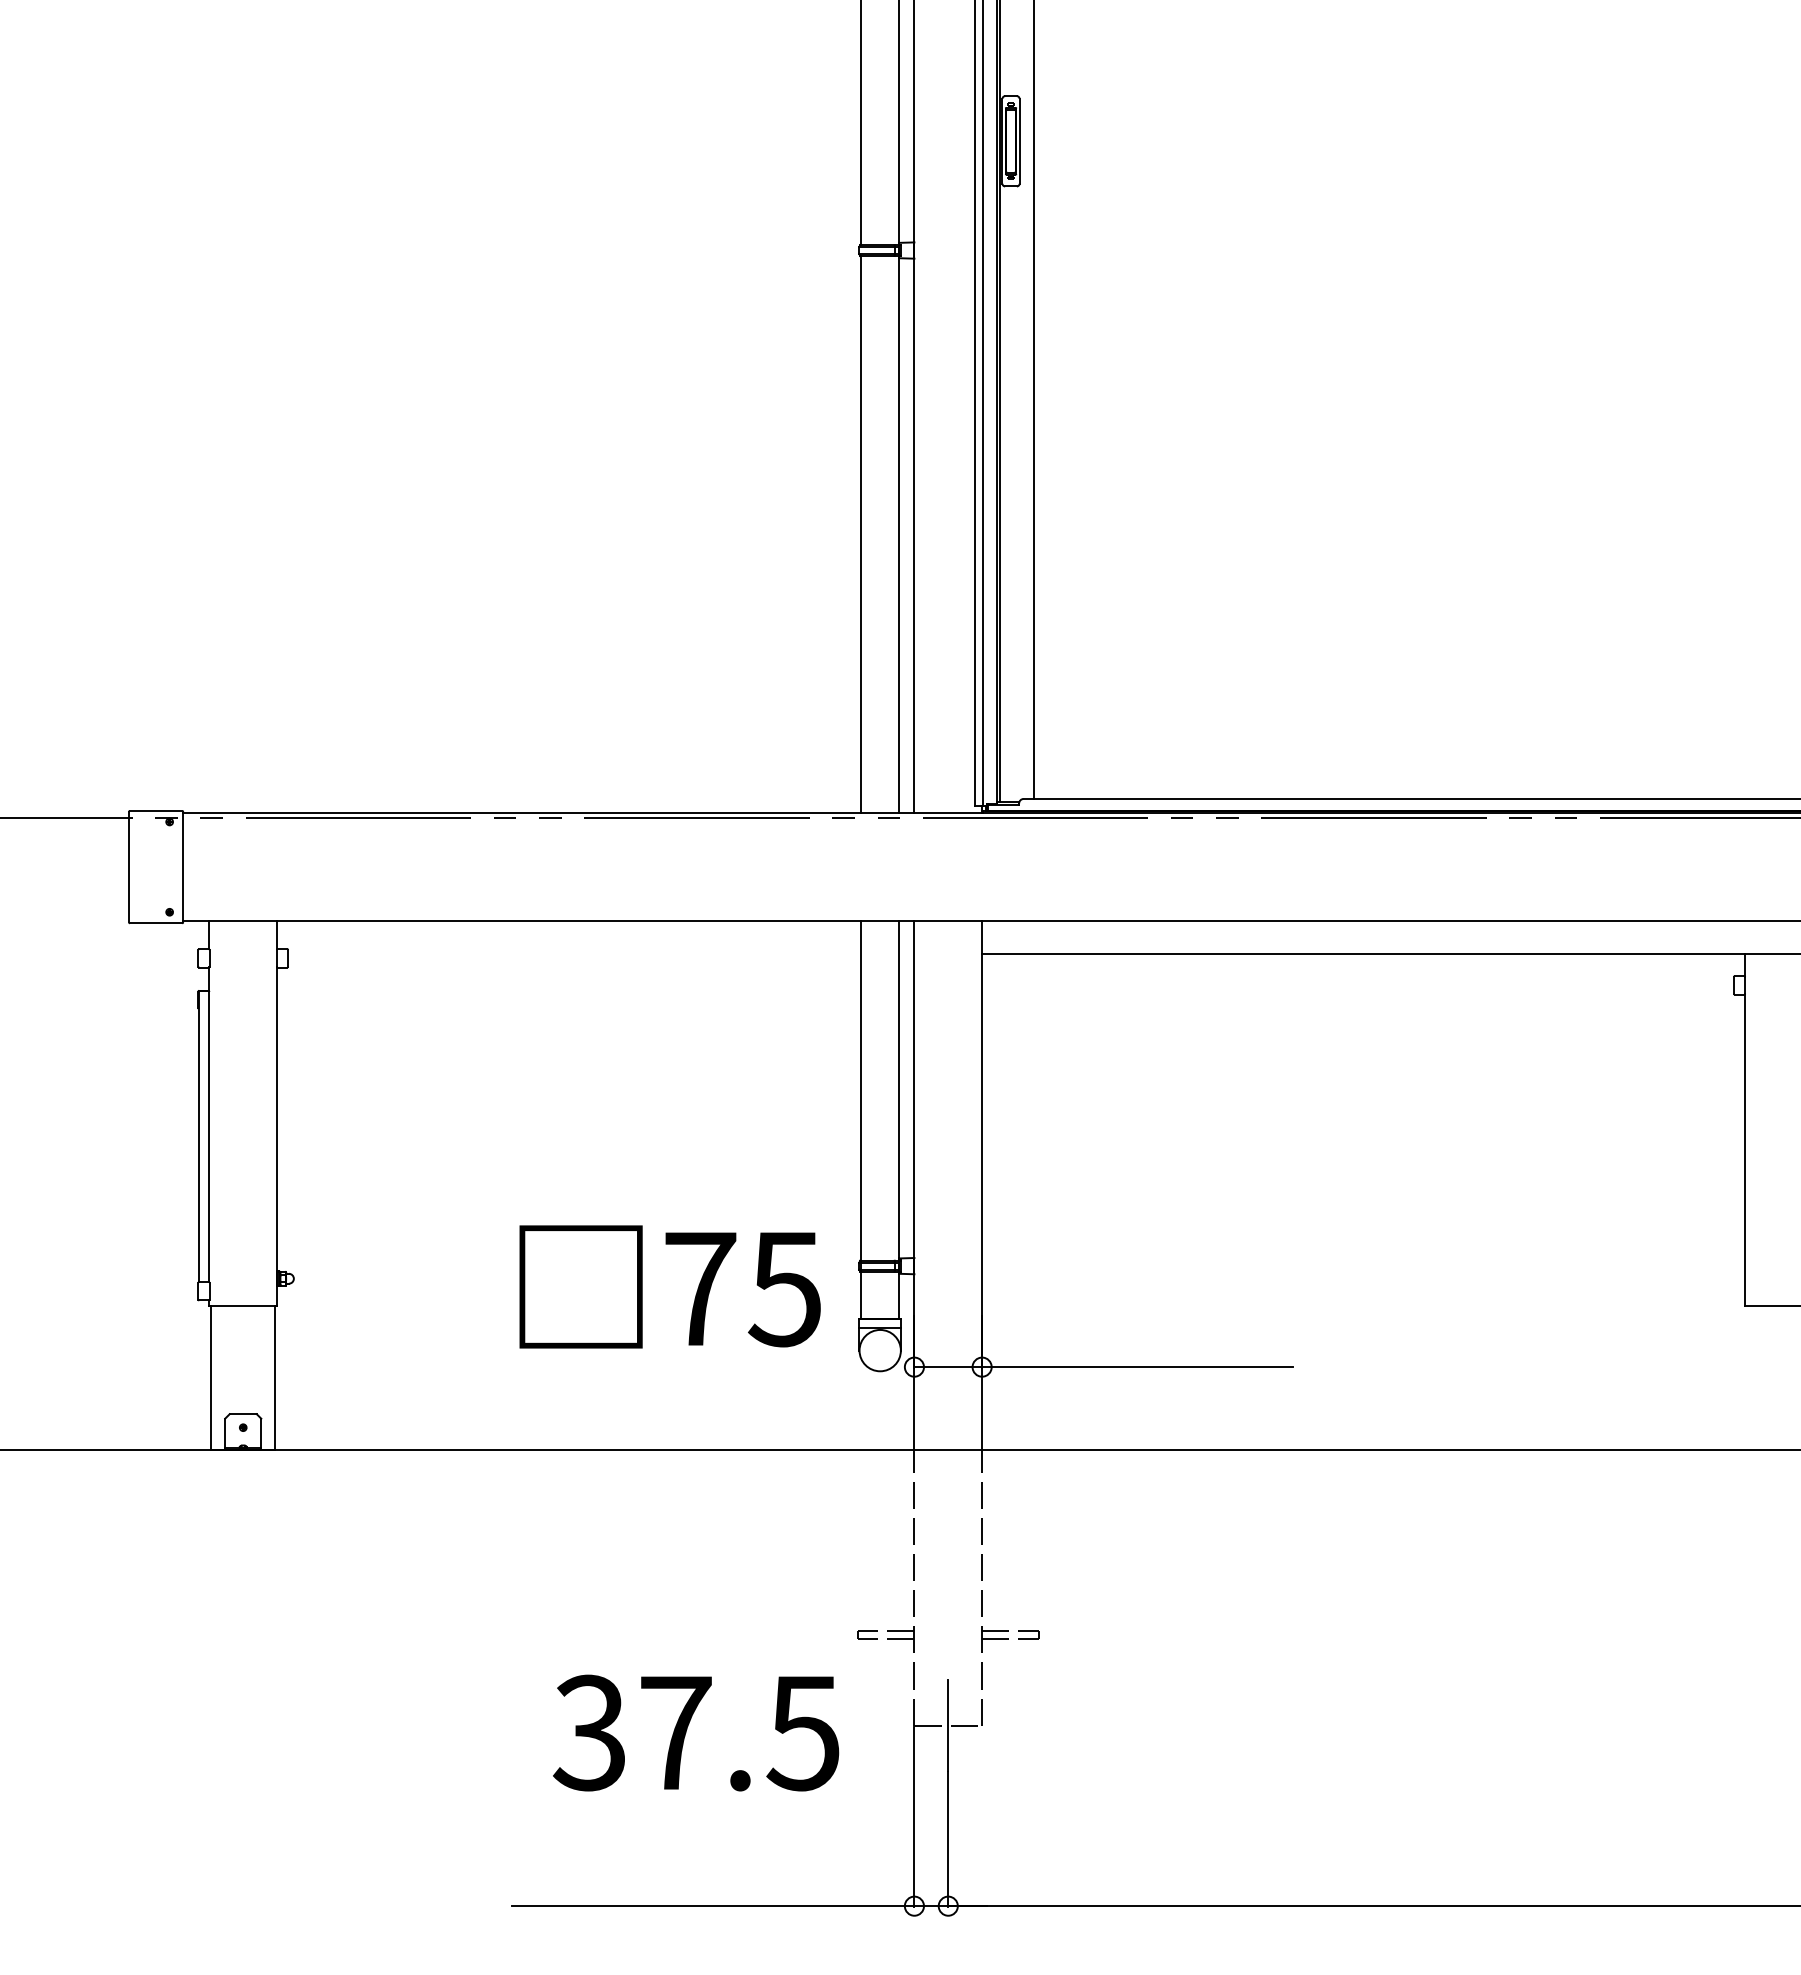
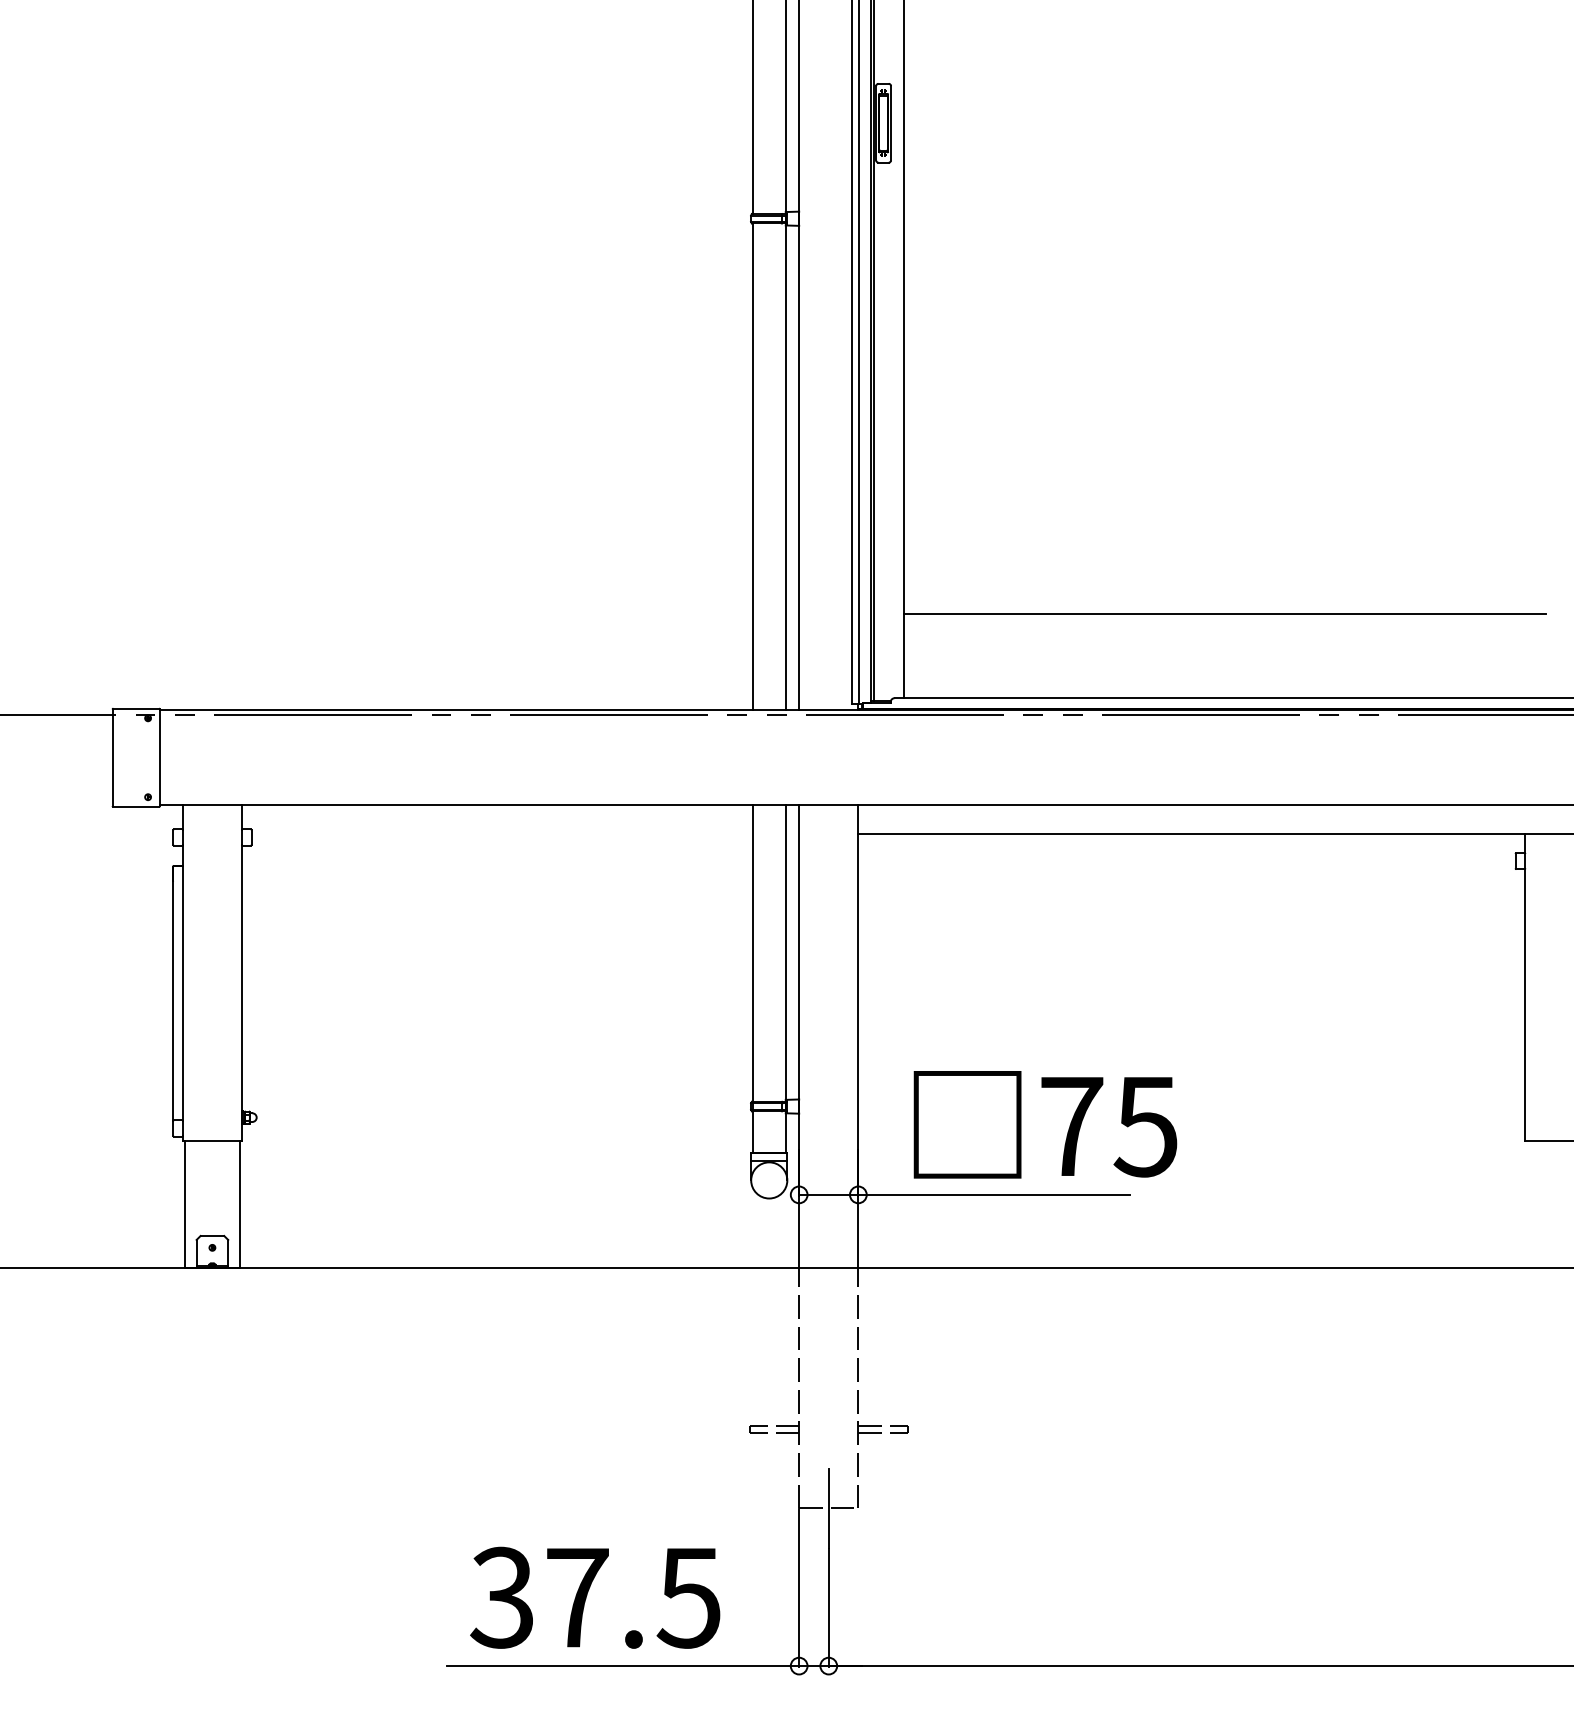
line: (1401, 702) -> (1224, 613), added
text: (669, 1286) -> (1044, 1124), moved
text: (696, 1732) -> (595, 1597), moved

